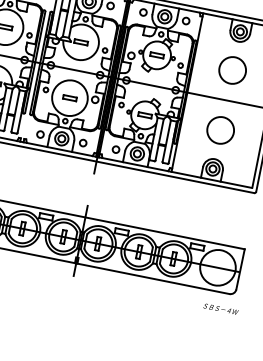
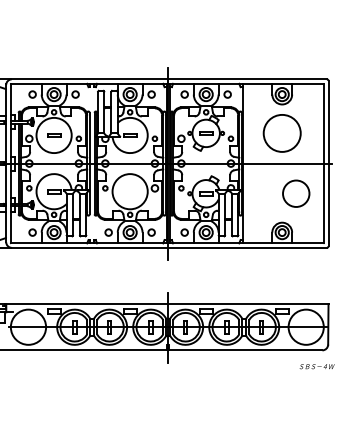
circle: (232, 70) -> (282, 133), size x1.4
part: (70, 98) -> (130, 191), removed
circle: (220, 130) -> (296, 193), moved

